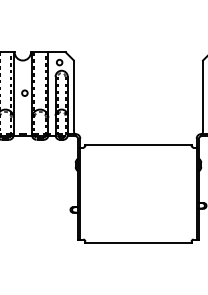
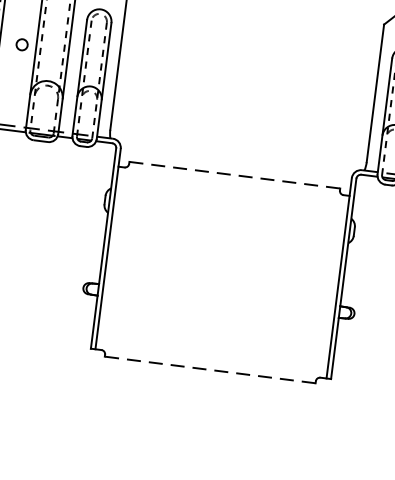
line: (138, 144) -> (234, 175), solid -> dashed
line: (138, 242) -> (210, 369), solid -> dashed

